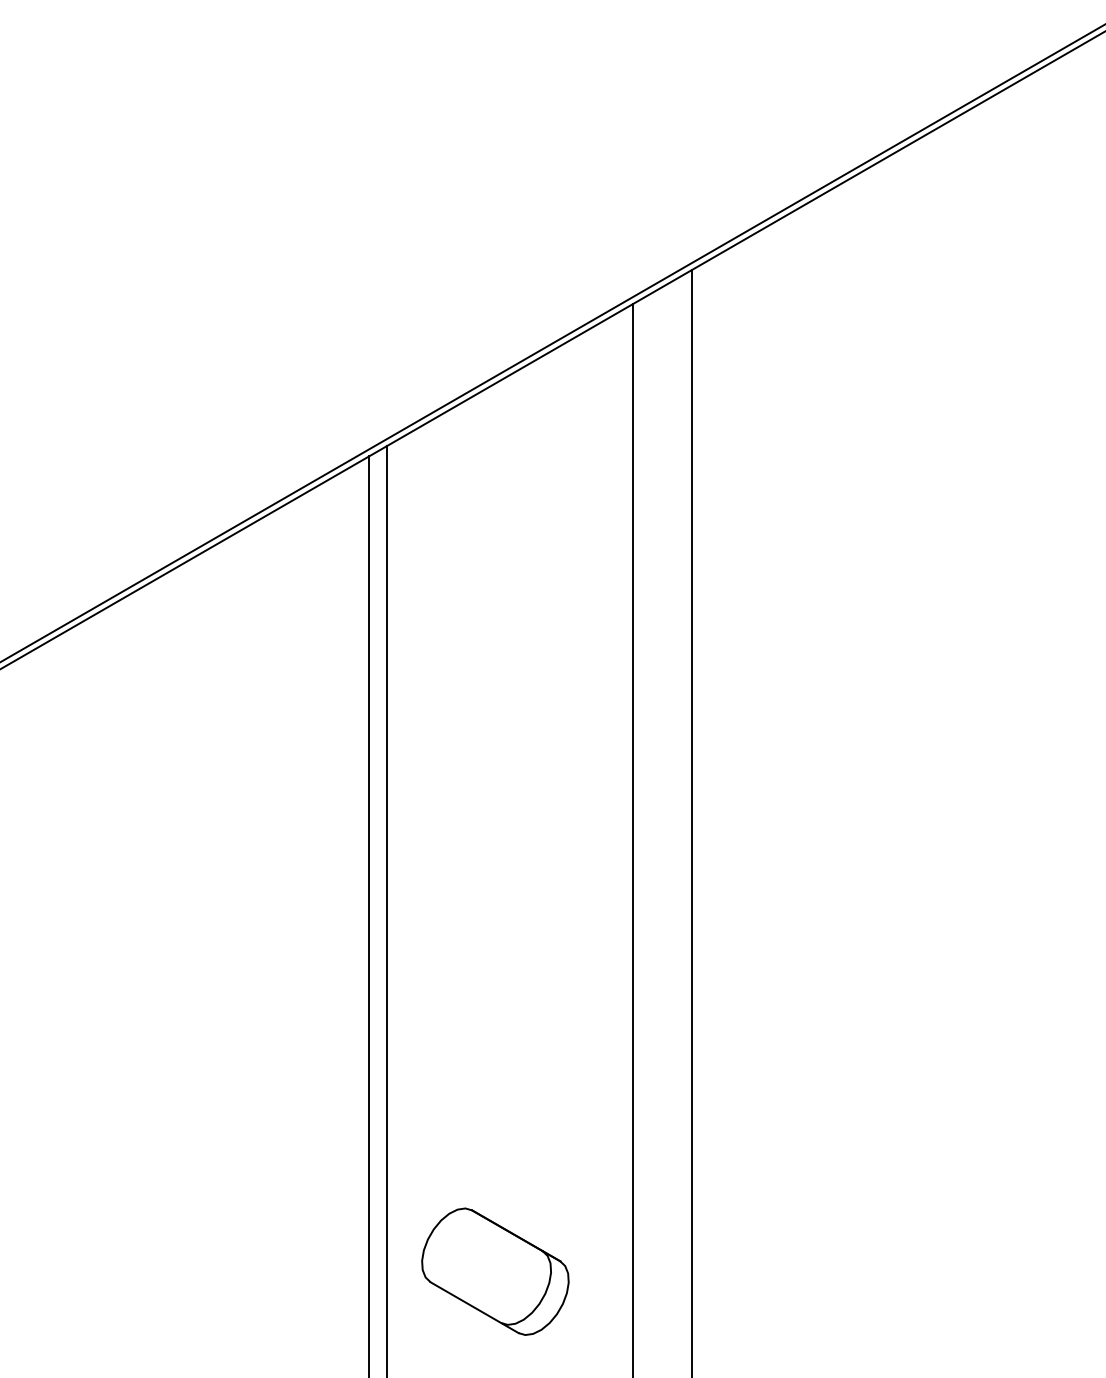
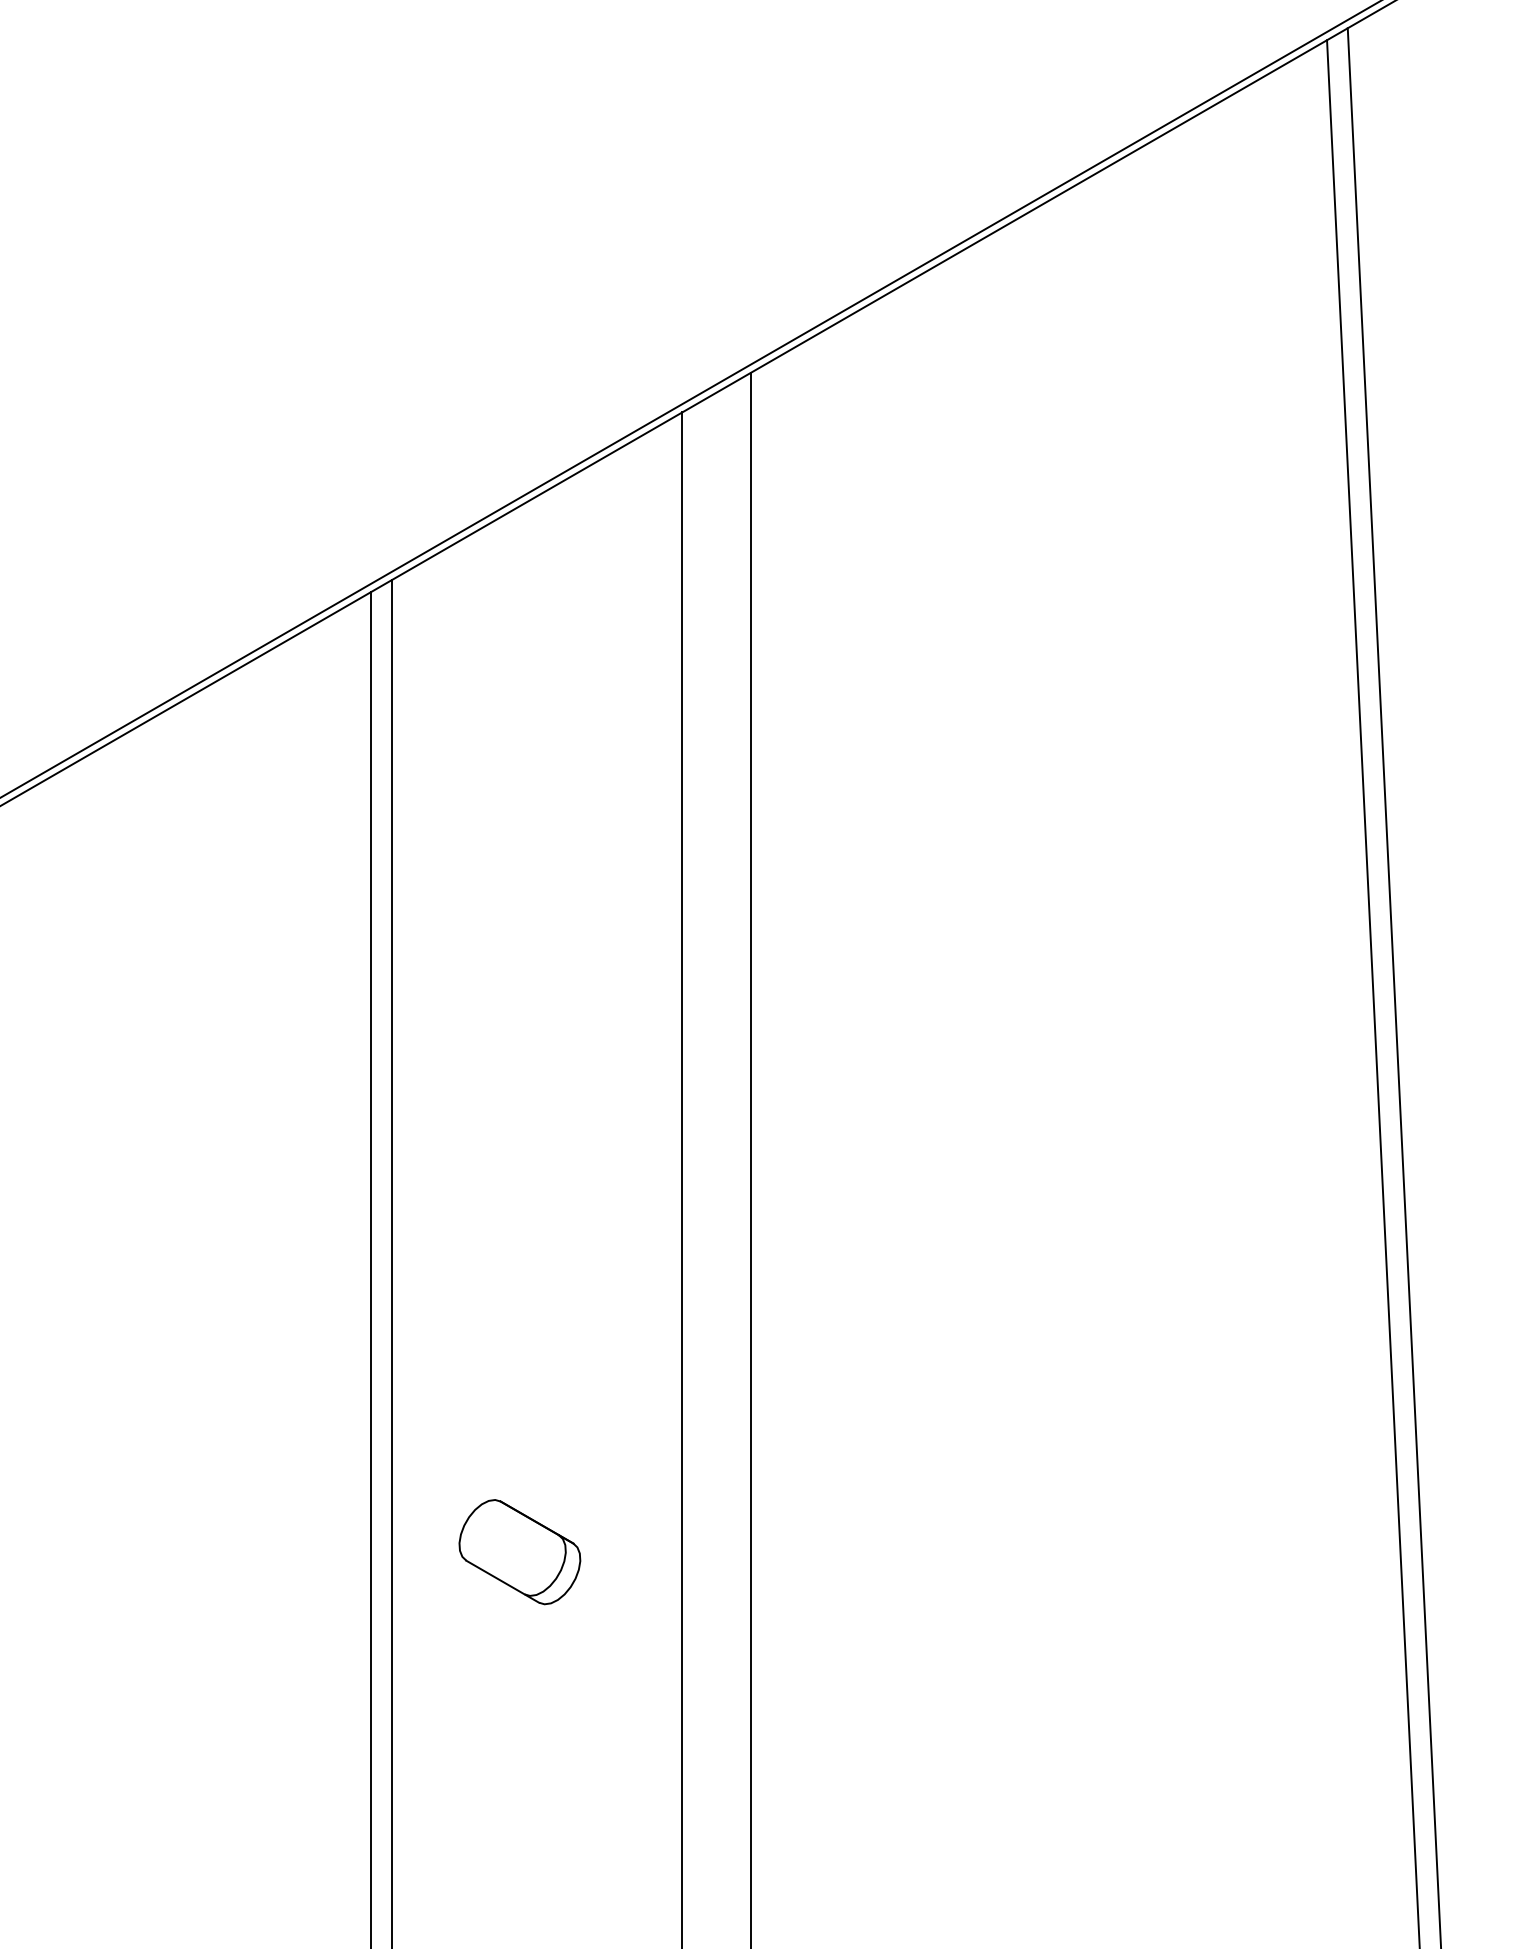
part: (495, 1271) -> (519, 1551), size x0.7

